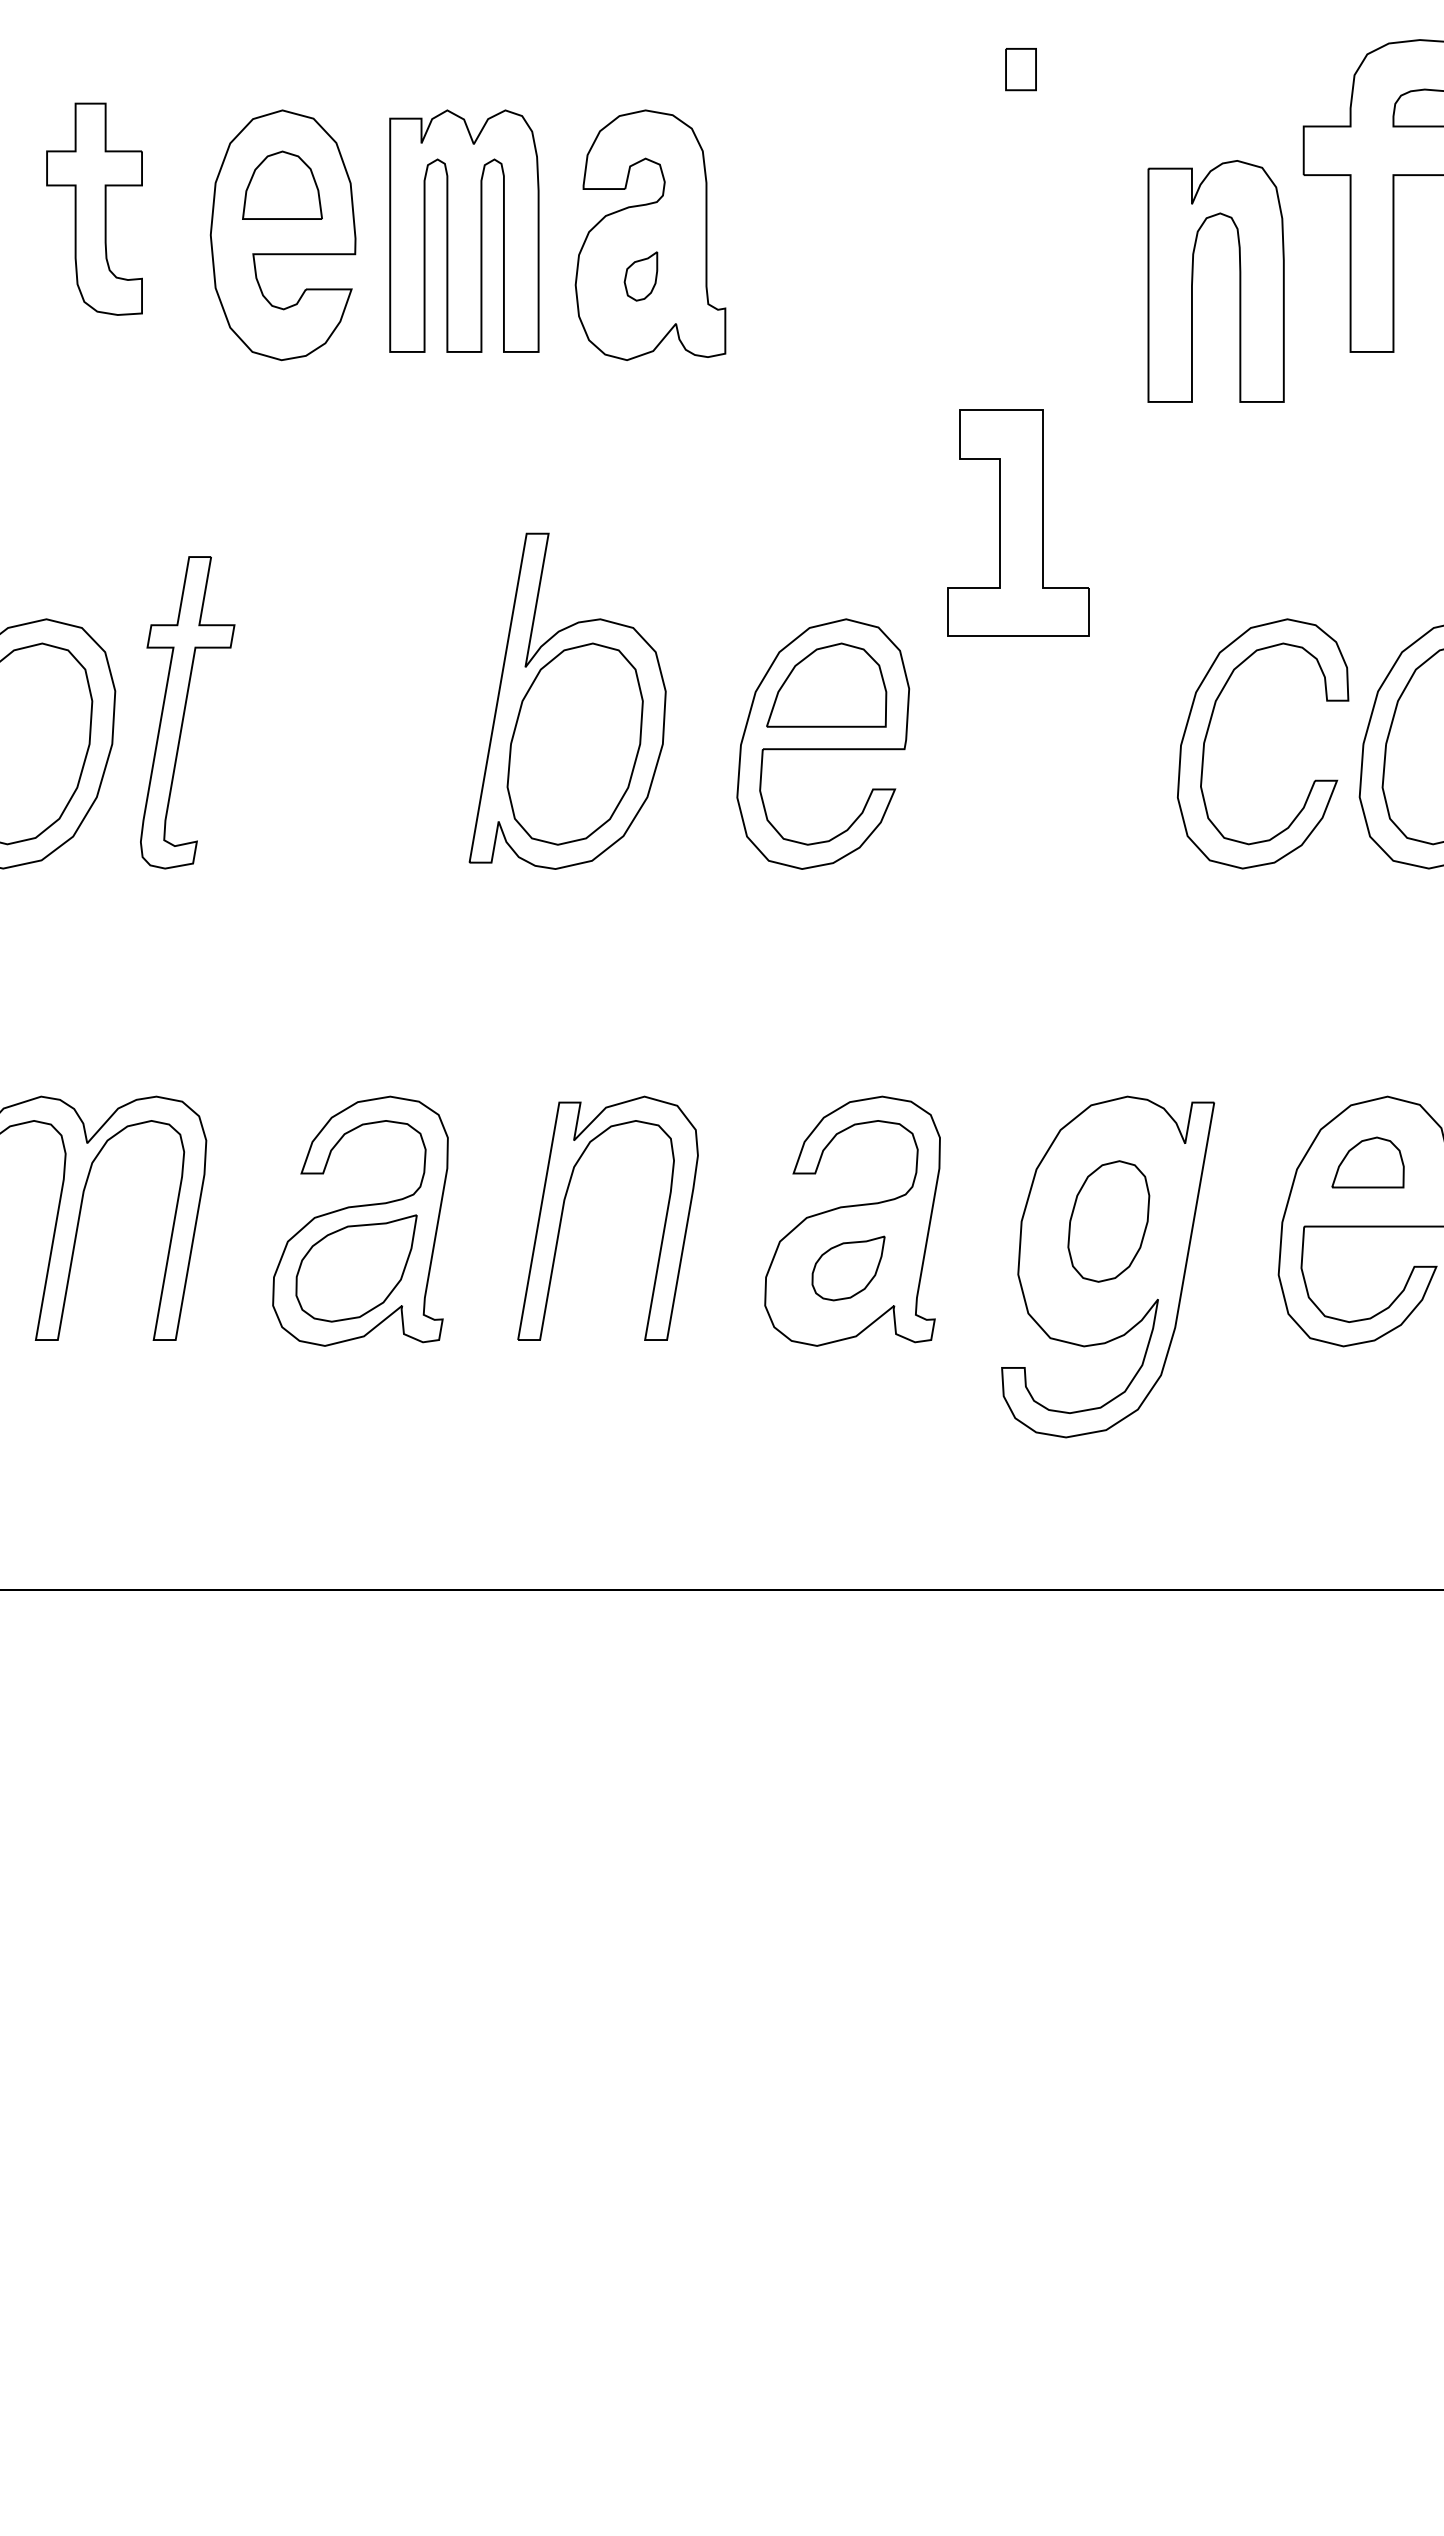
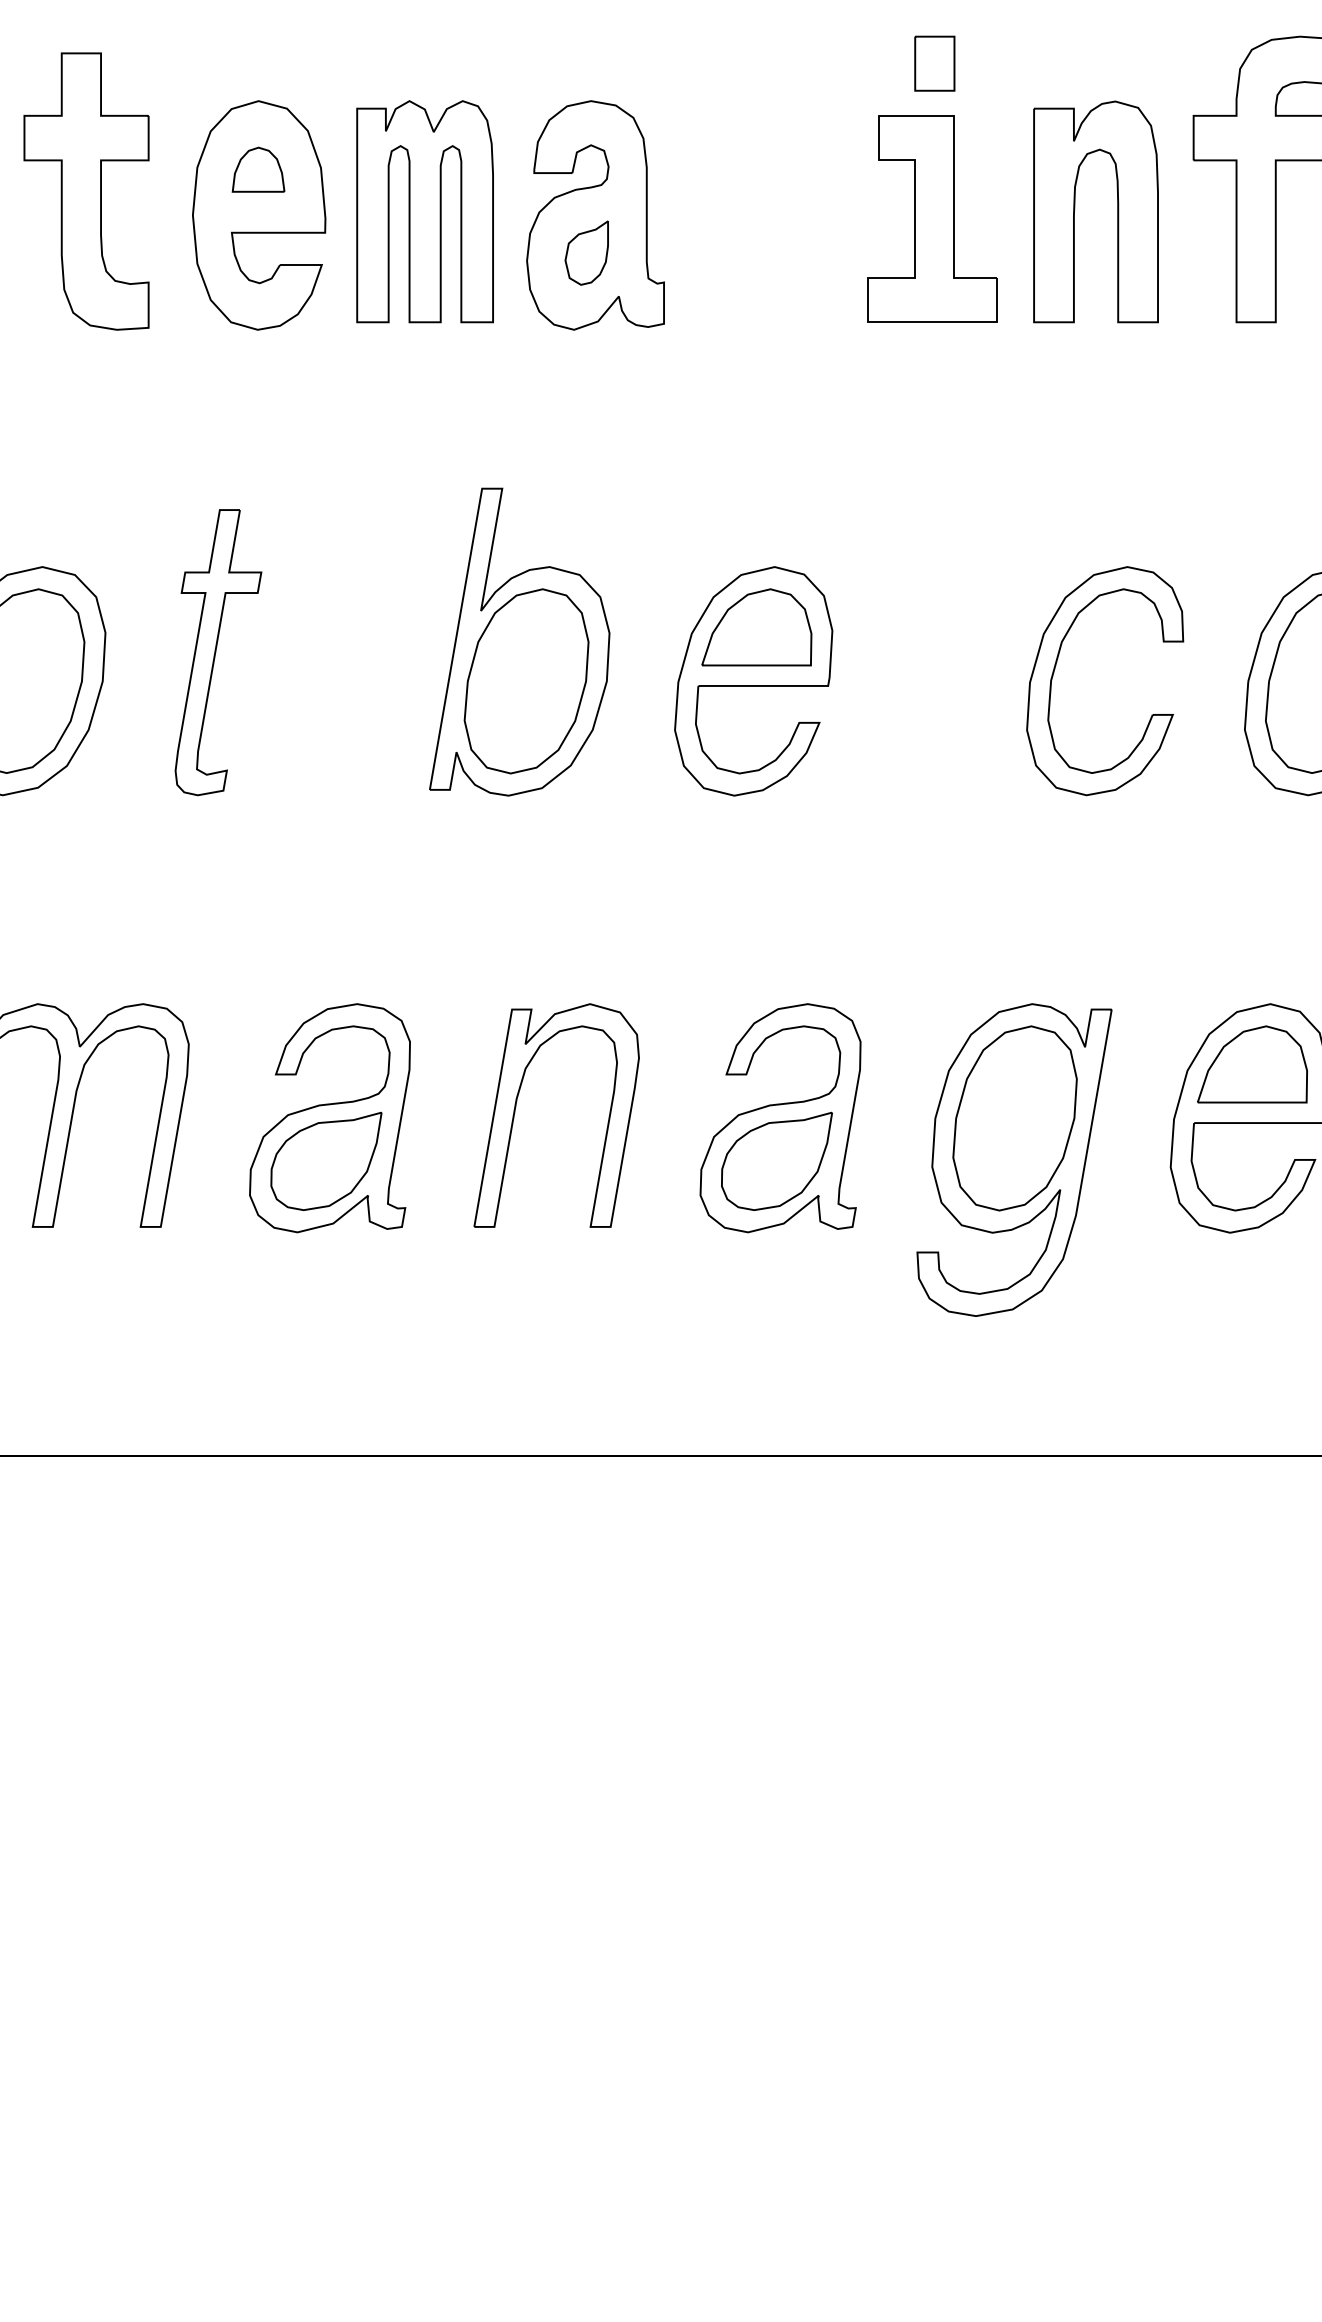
part: (1020, 69) -> (934, 63), size x1.43
part: (282, 185) -> (258, 169), size x0.71
part: (94, 209) -> (86, 191), size x1.43
part: (640, 276) -> (586, 253), size x1.43
part: (1193, 280) -> (1075, 211), moved
part: (1018, 522) -> (932, 218), moved
part: (187, 712) -> (218, 652), moved
part: (1209, 728) -> (1056, 667), moved
part: (1367, 1162) -> (1252, 1064), size x1.67
part: (1108, 1221) -> (1014, 1118), size x1.67
part: (848, 1268) -> (776, 1161), size x1.67

